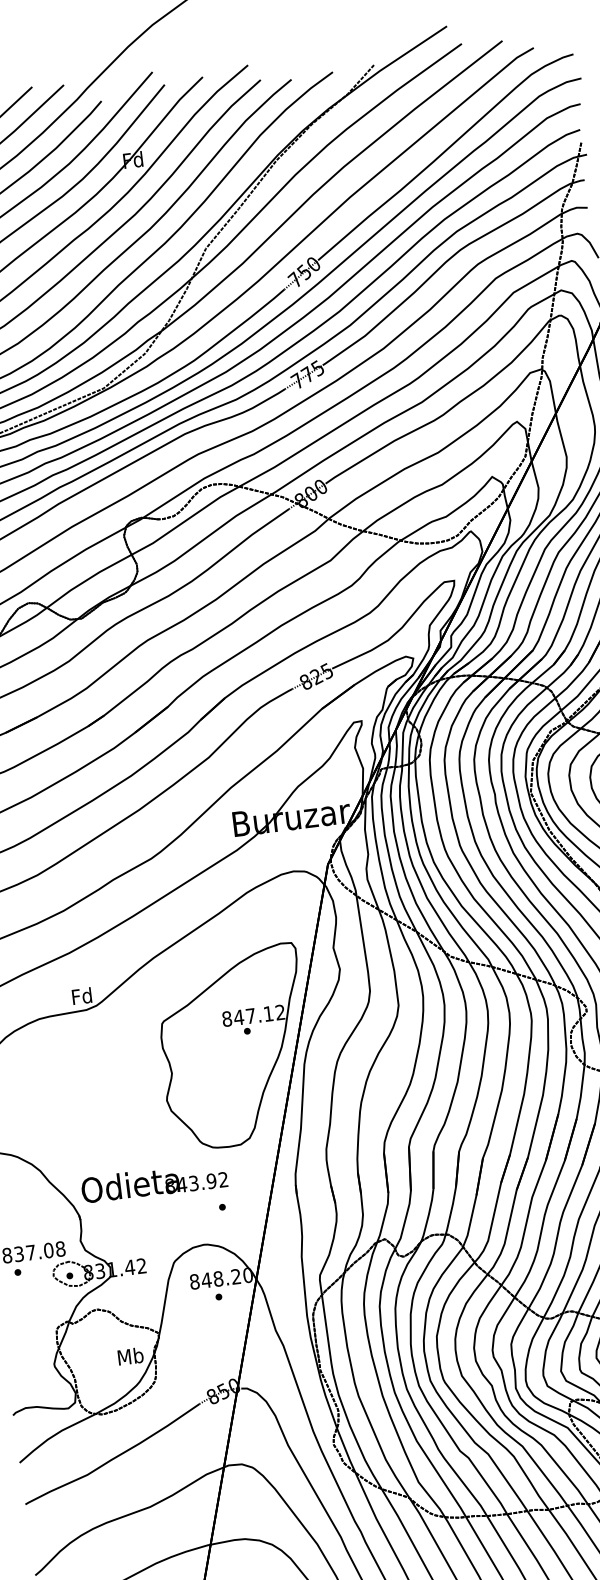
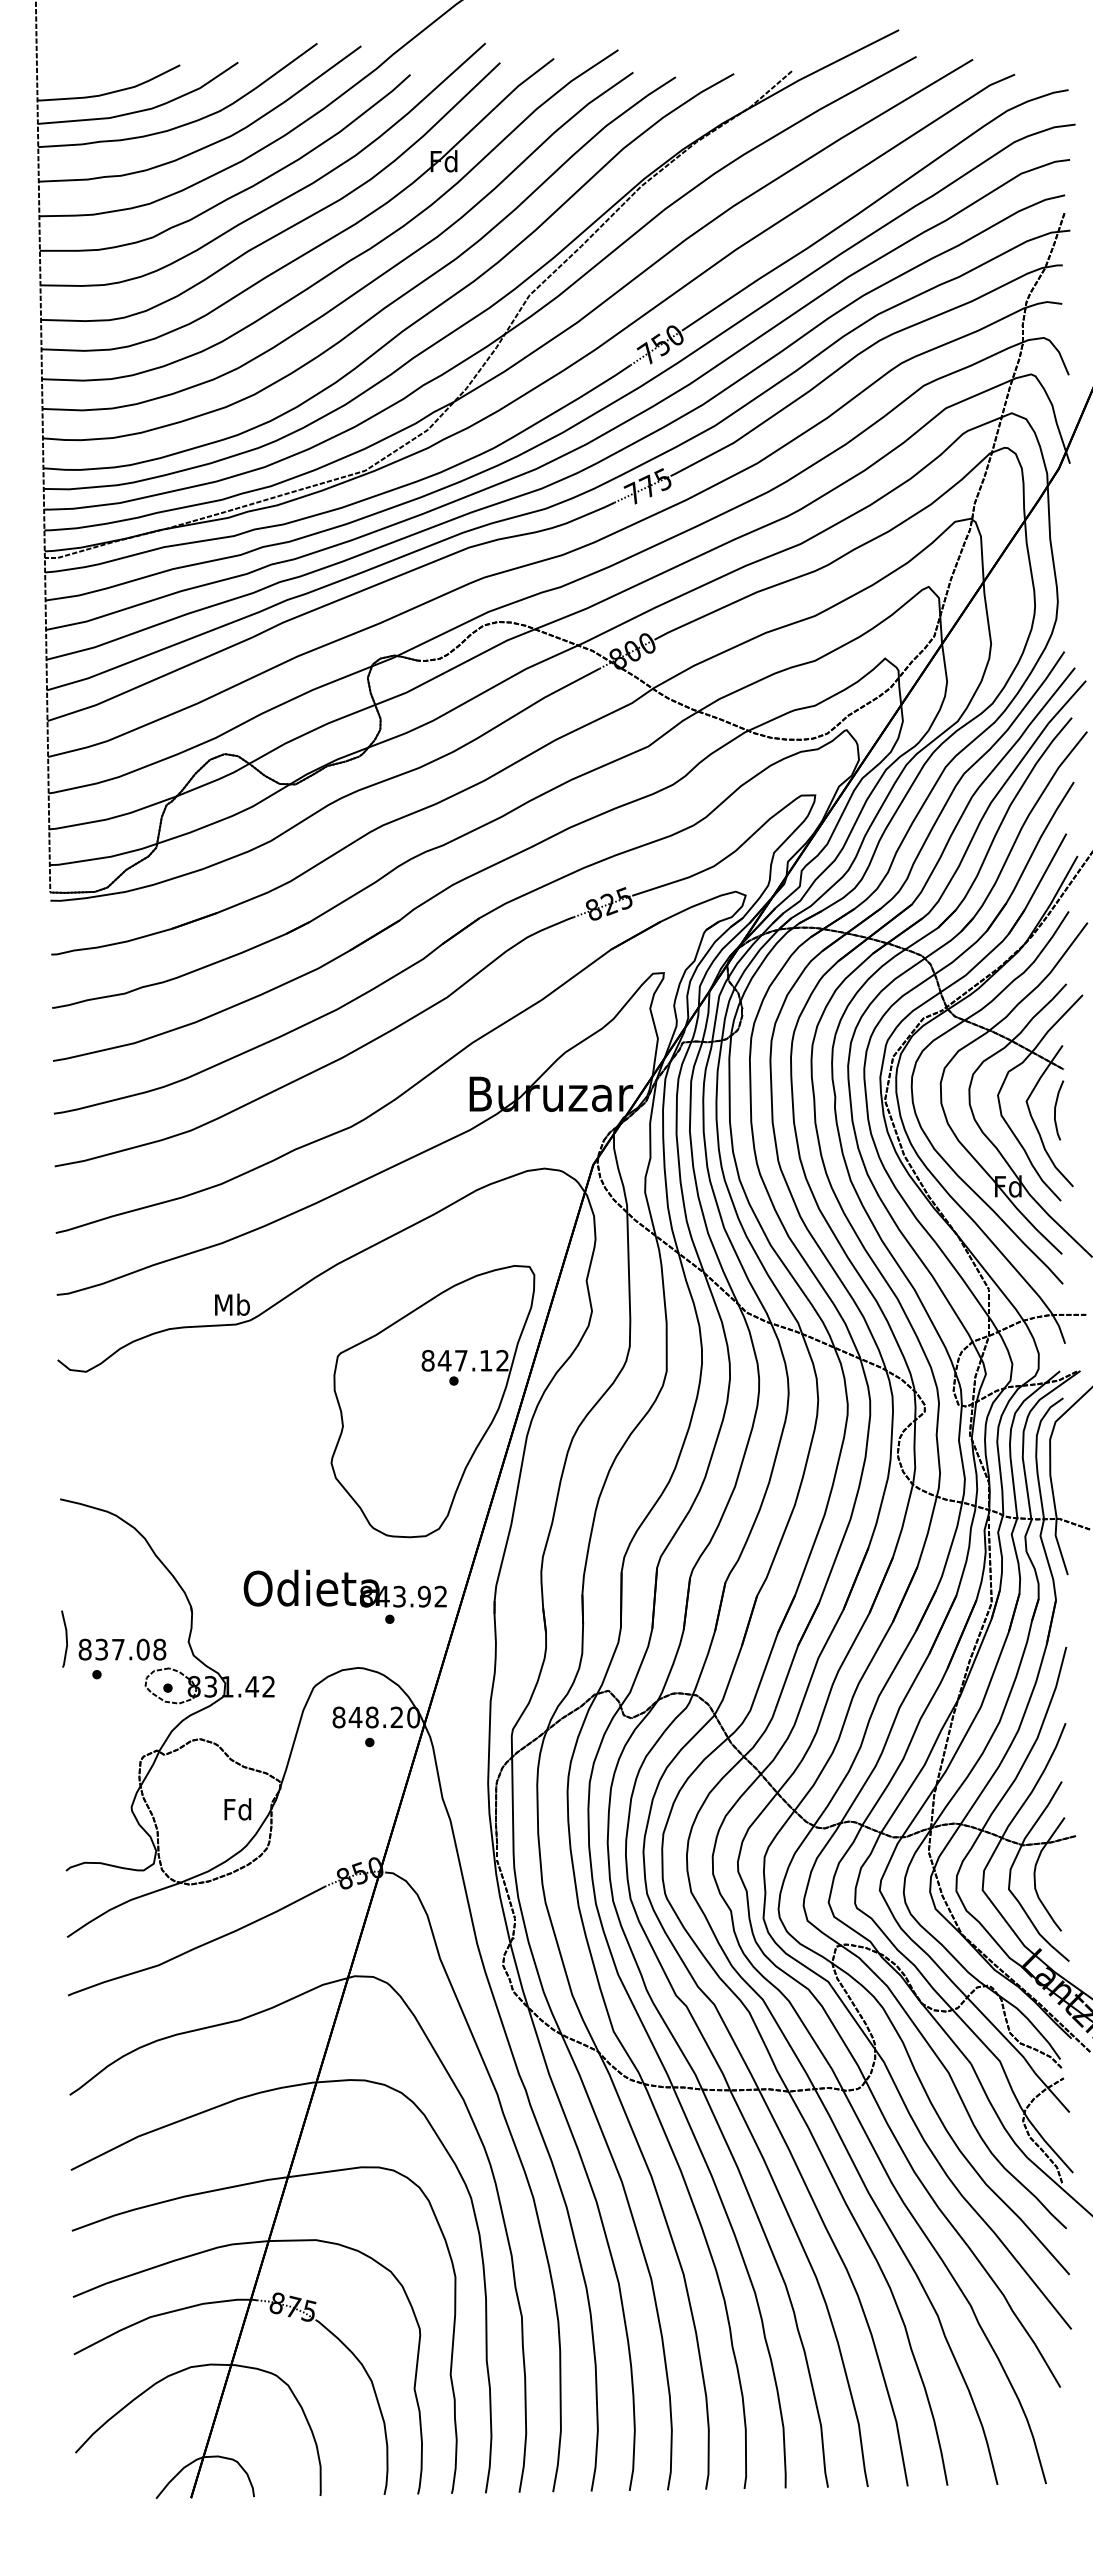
text: (82, 995) -> (232, 1304), Fd -> Mb
text: (153, 1182) -> (344, 1588), moved
text: (130, 1356) -> (237, 1809), Mb -> Fd

